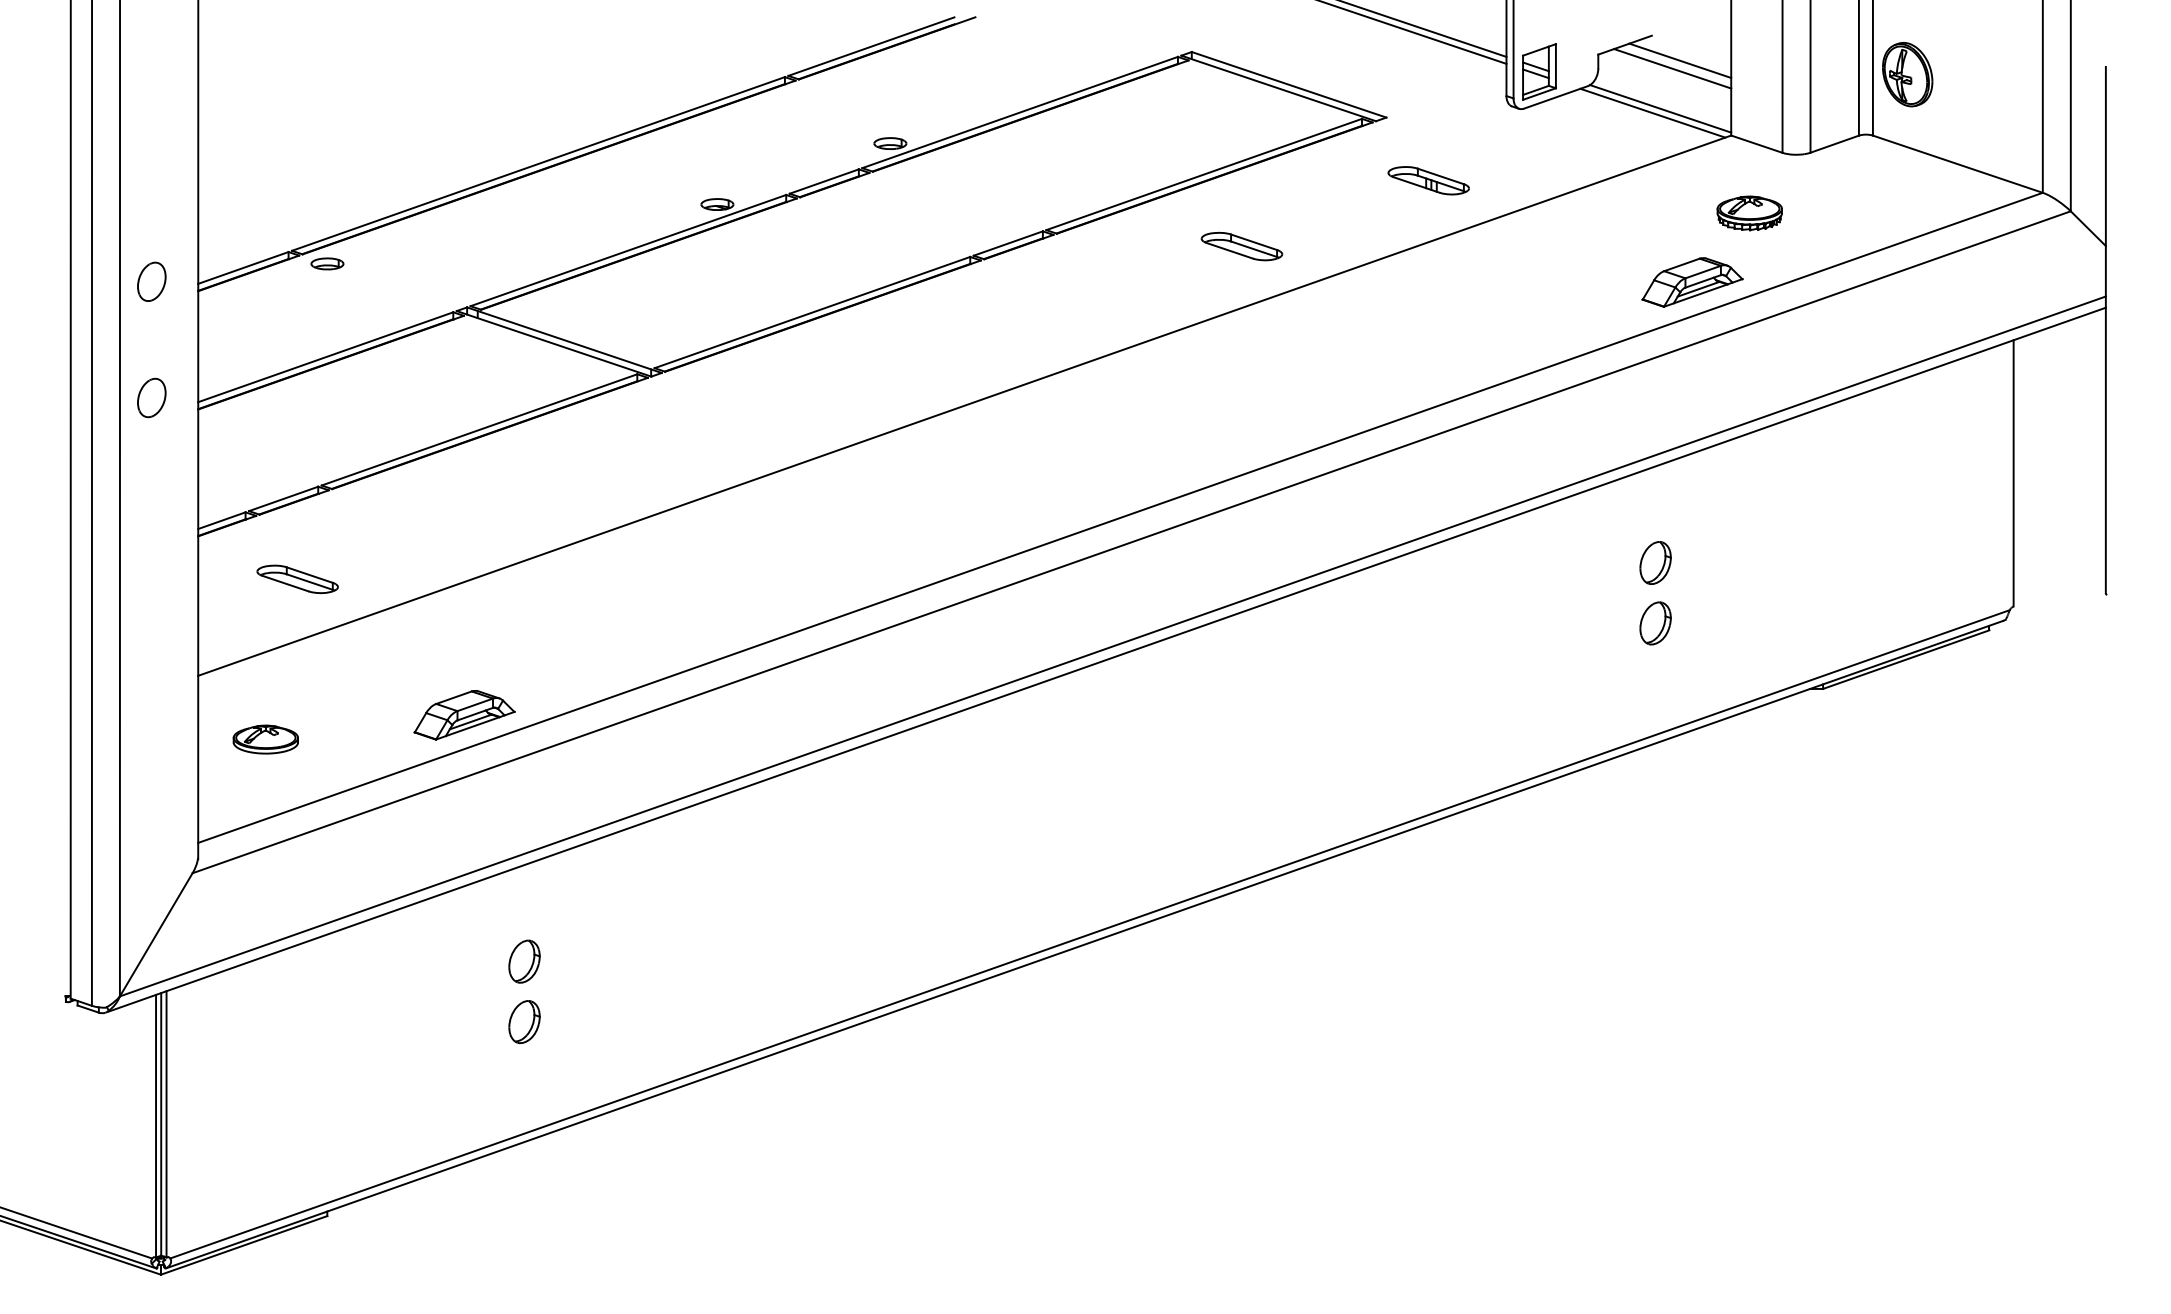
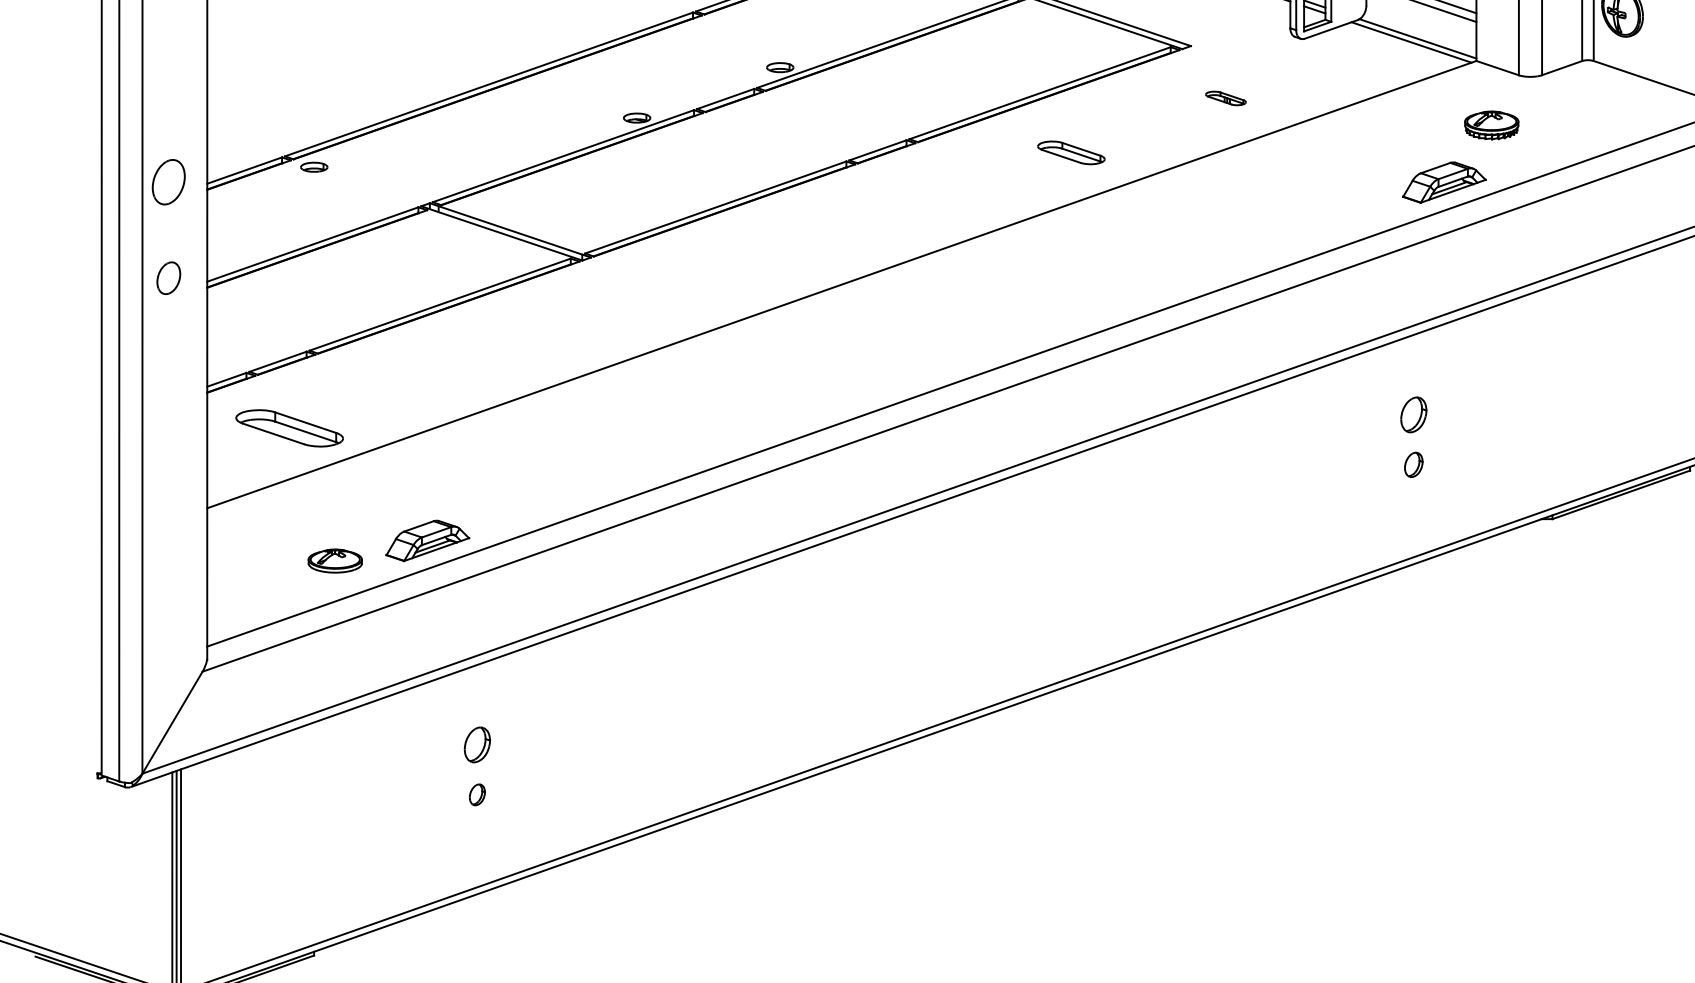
part: (1428, 180) -> (1225, 98), size x0.6
part: (151, 281) -> (168, 181), size x1.4
part: (297, 579) -> (289, 428), size x1.6
part: (1655, 623) -> (1413, 464), size x0.7
part: (265, 739) -> (334, 560), moved
part: (524, 1021) -> (477, 794), size x0.6

